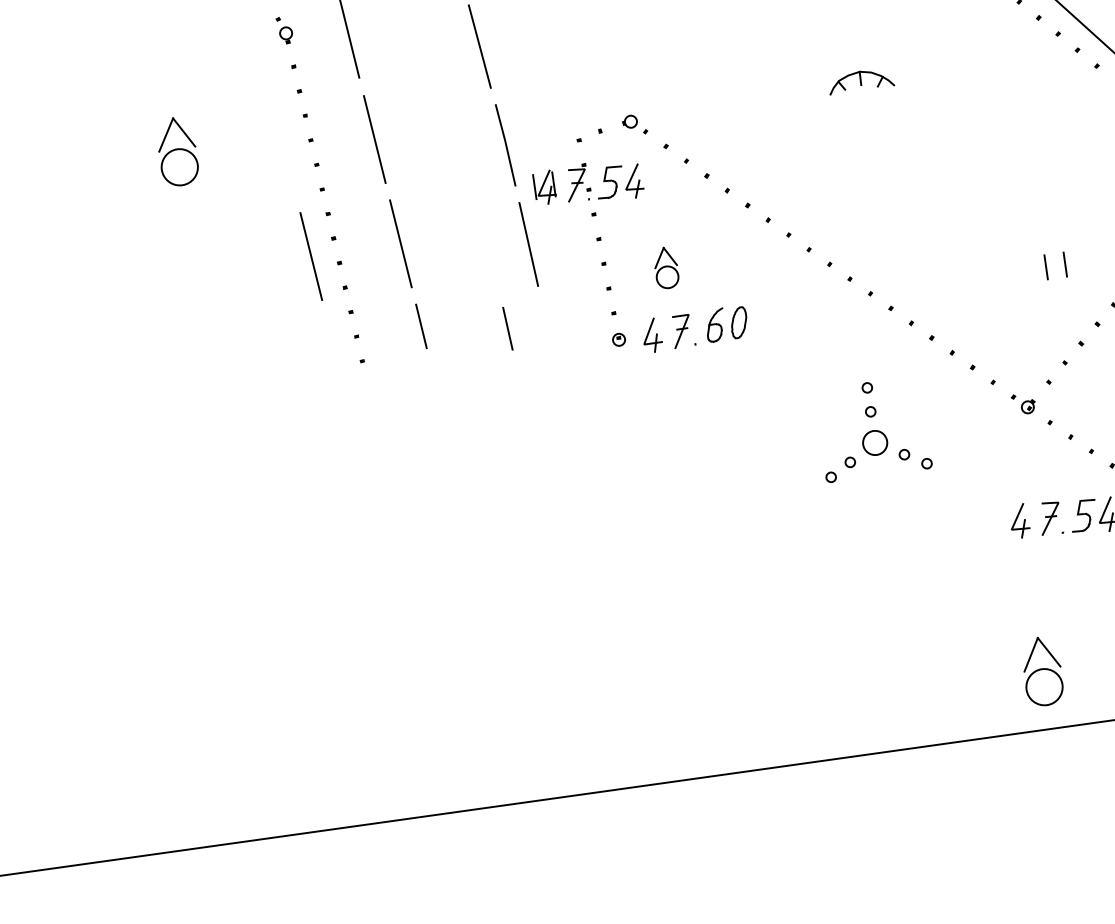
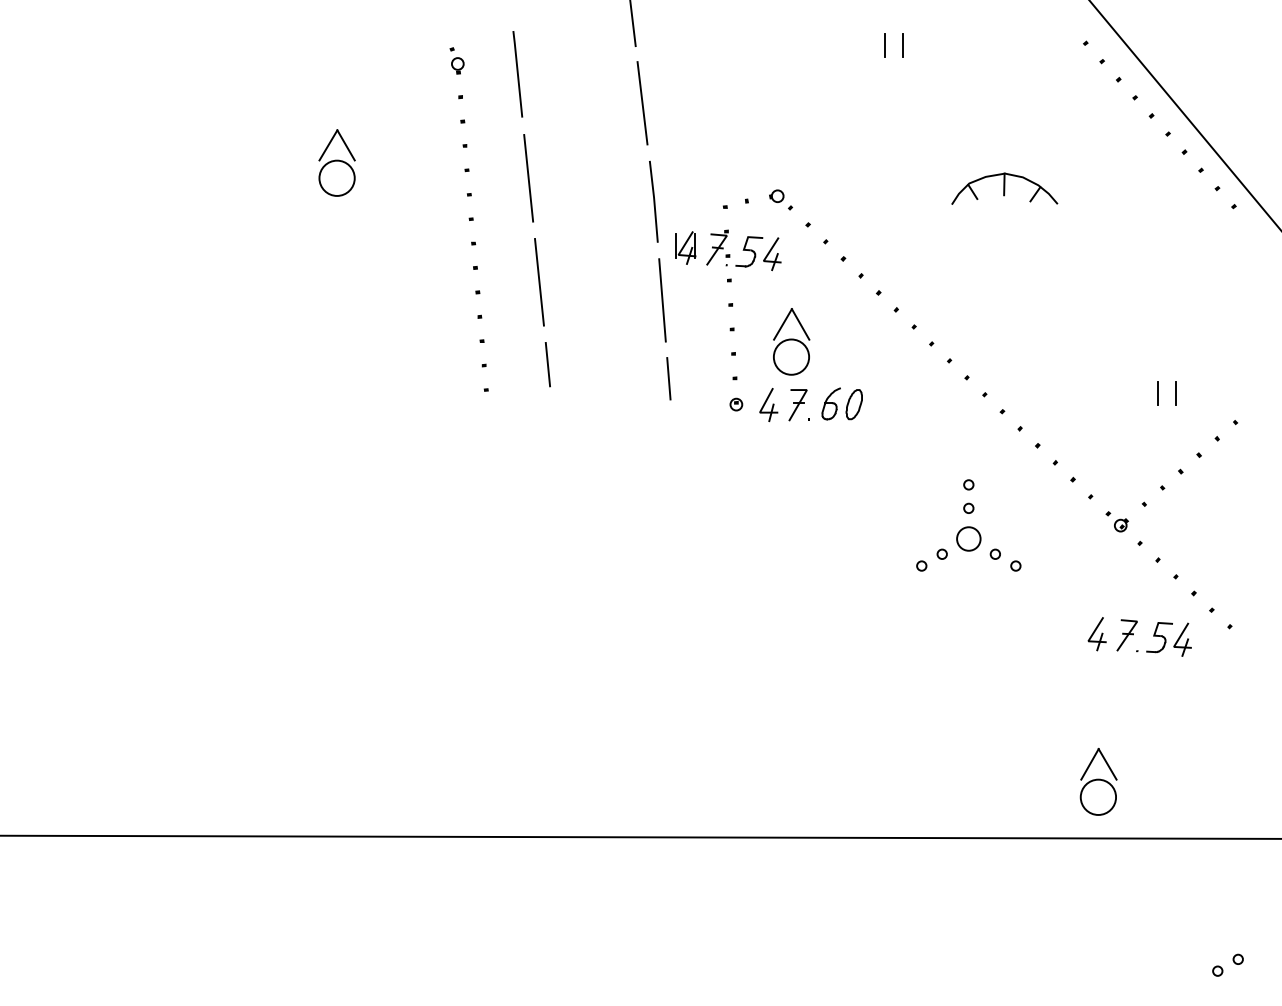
part: (860, 80) -> (1004, 188), size x1.67
line: (311, 256) -> (451, 282), removed
part: (666, 267) -> (791, 341), size x1.67
line: (507, 328) -> (668, 378), moved

